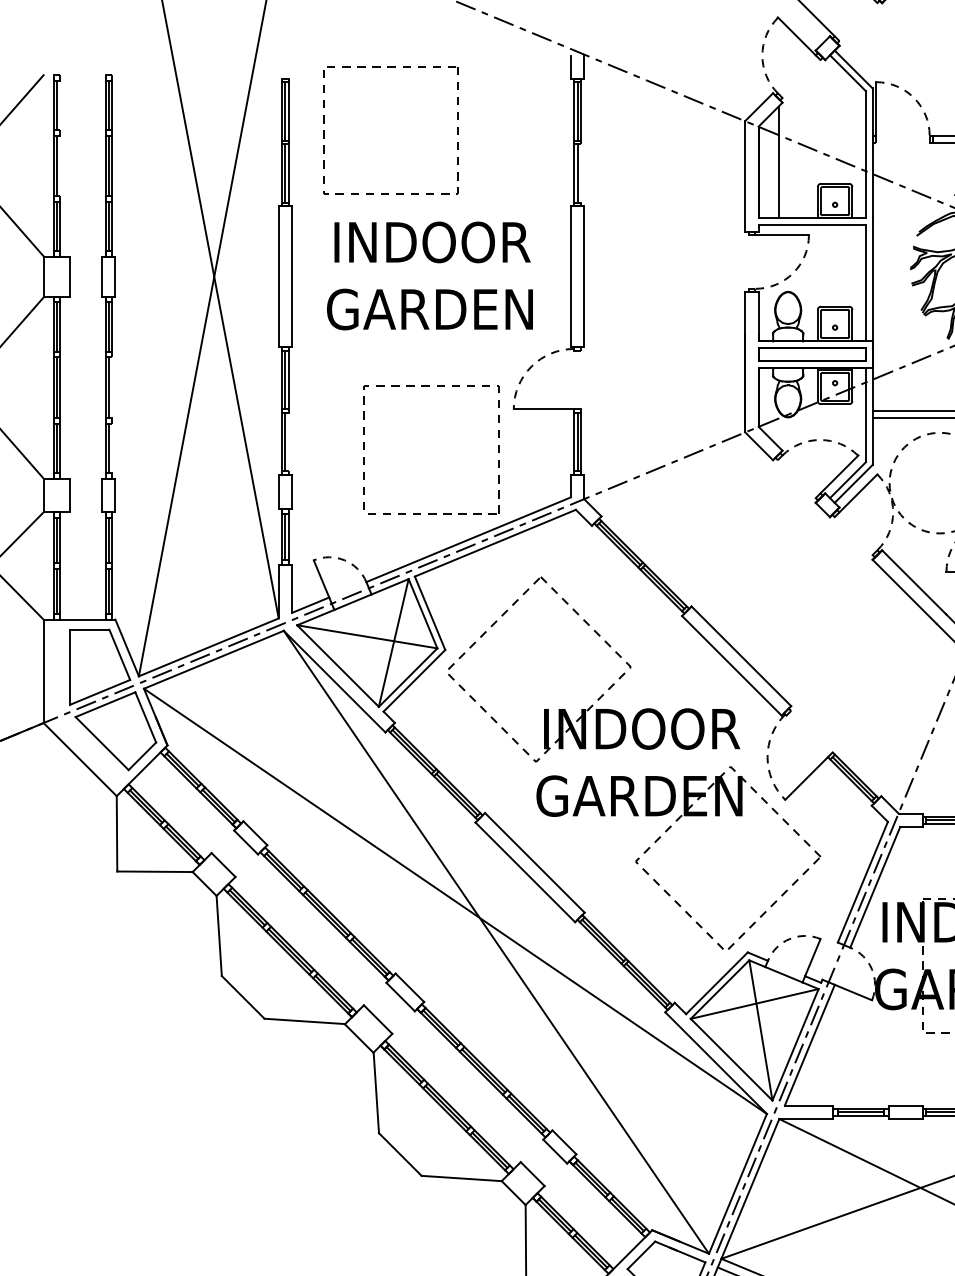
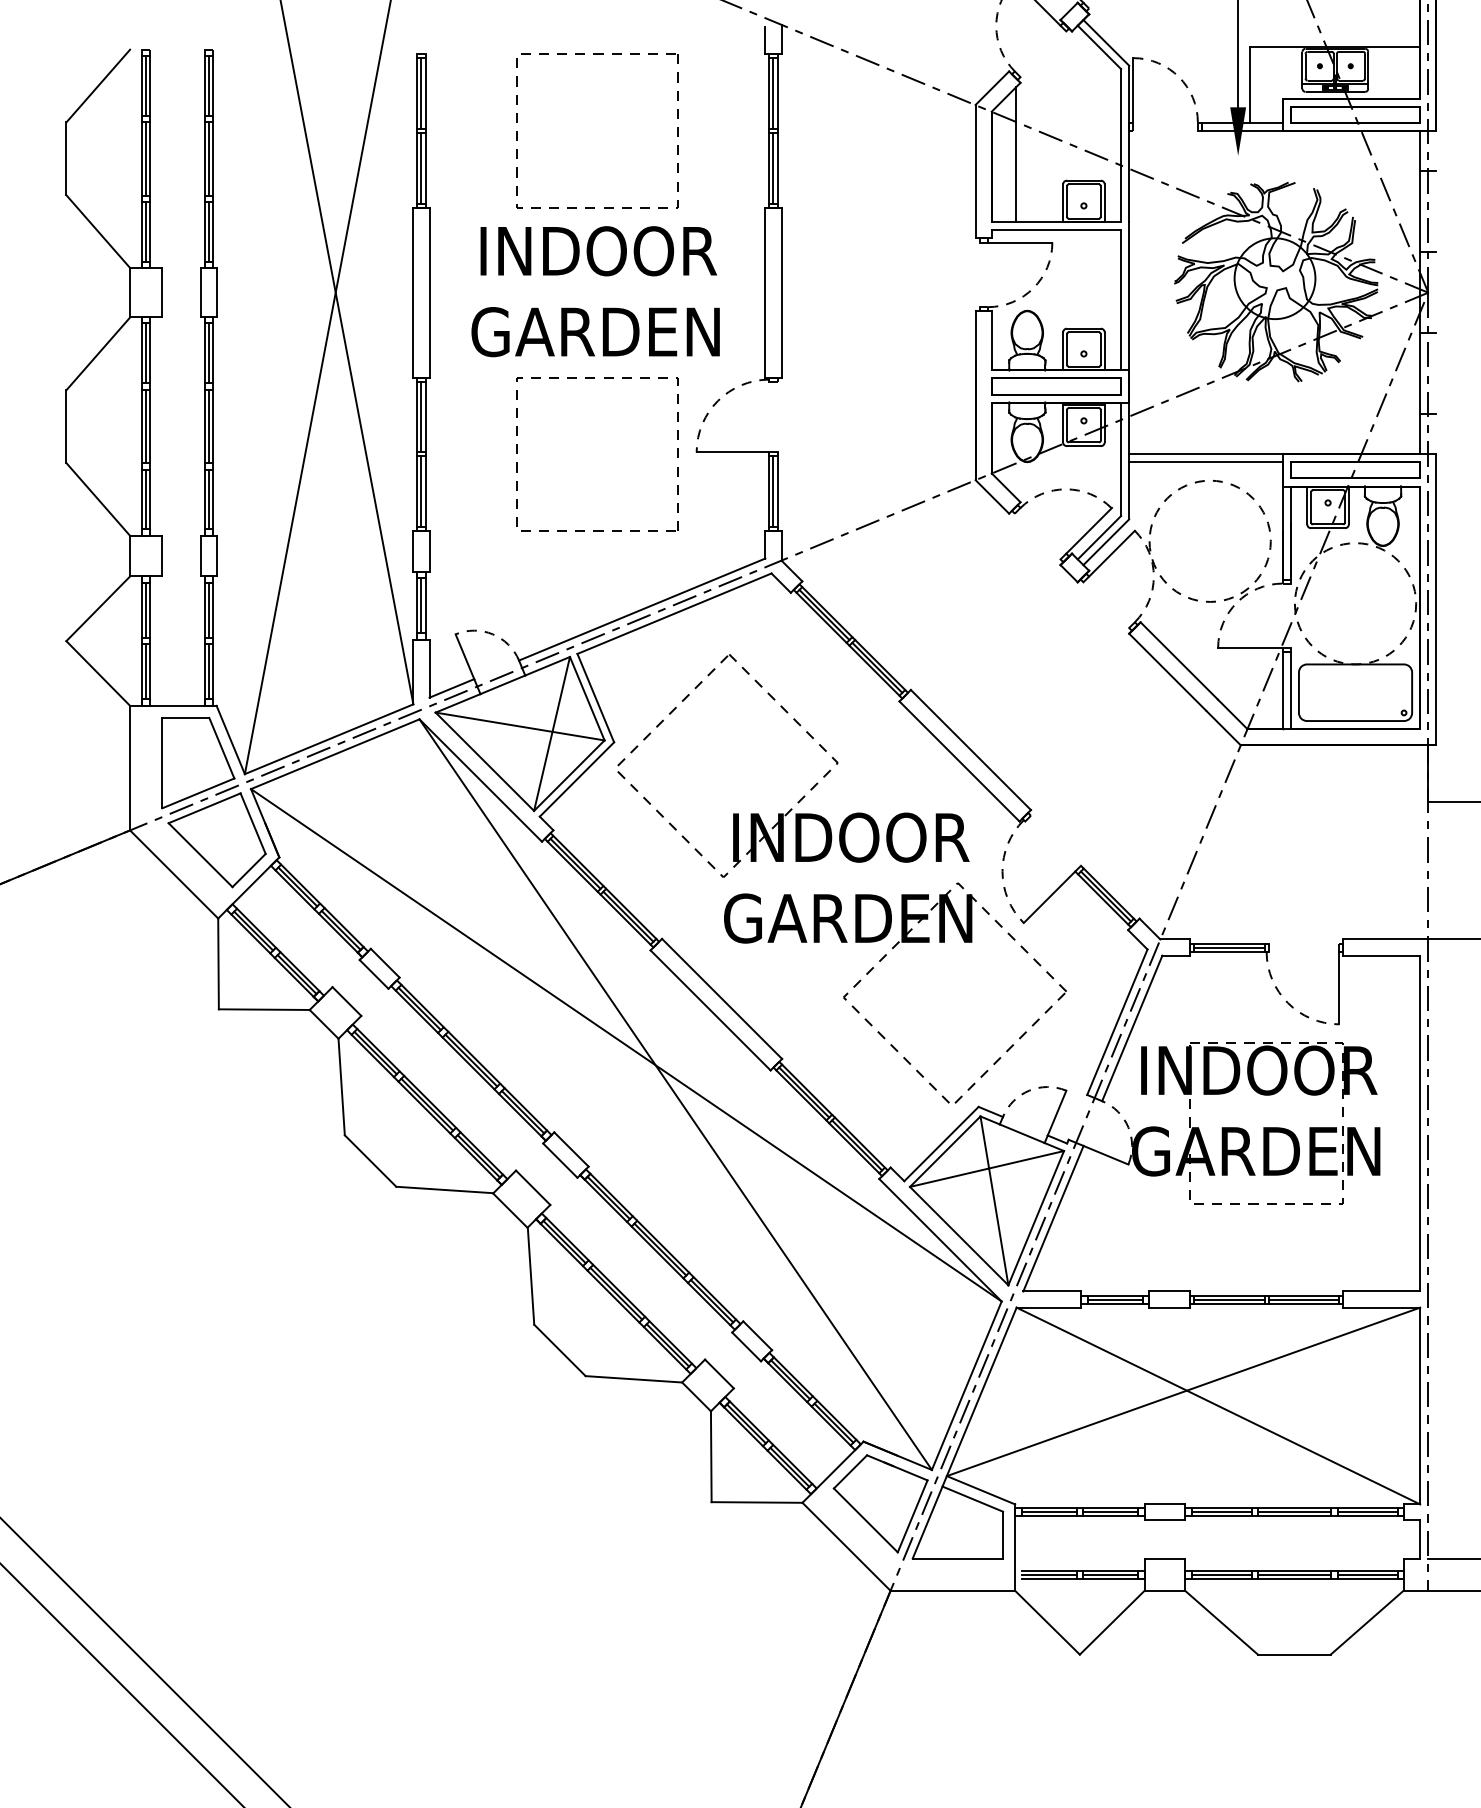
part: (390, 66) -> (597, 54), moved
line: (60, 104) -> (150, 85), added
line: (60, 165) -> (150, 158), added
line: (580, 173) -> (777, 168), added
line: (112, 387) -> (212, 426), added
line: (288, 441) -> (425, 491), added
line: (112, 448) -> (212, 499), added
part: (431, 513) -> (597, 530), moved

